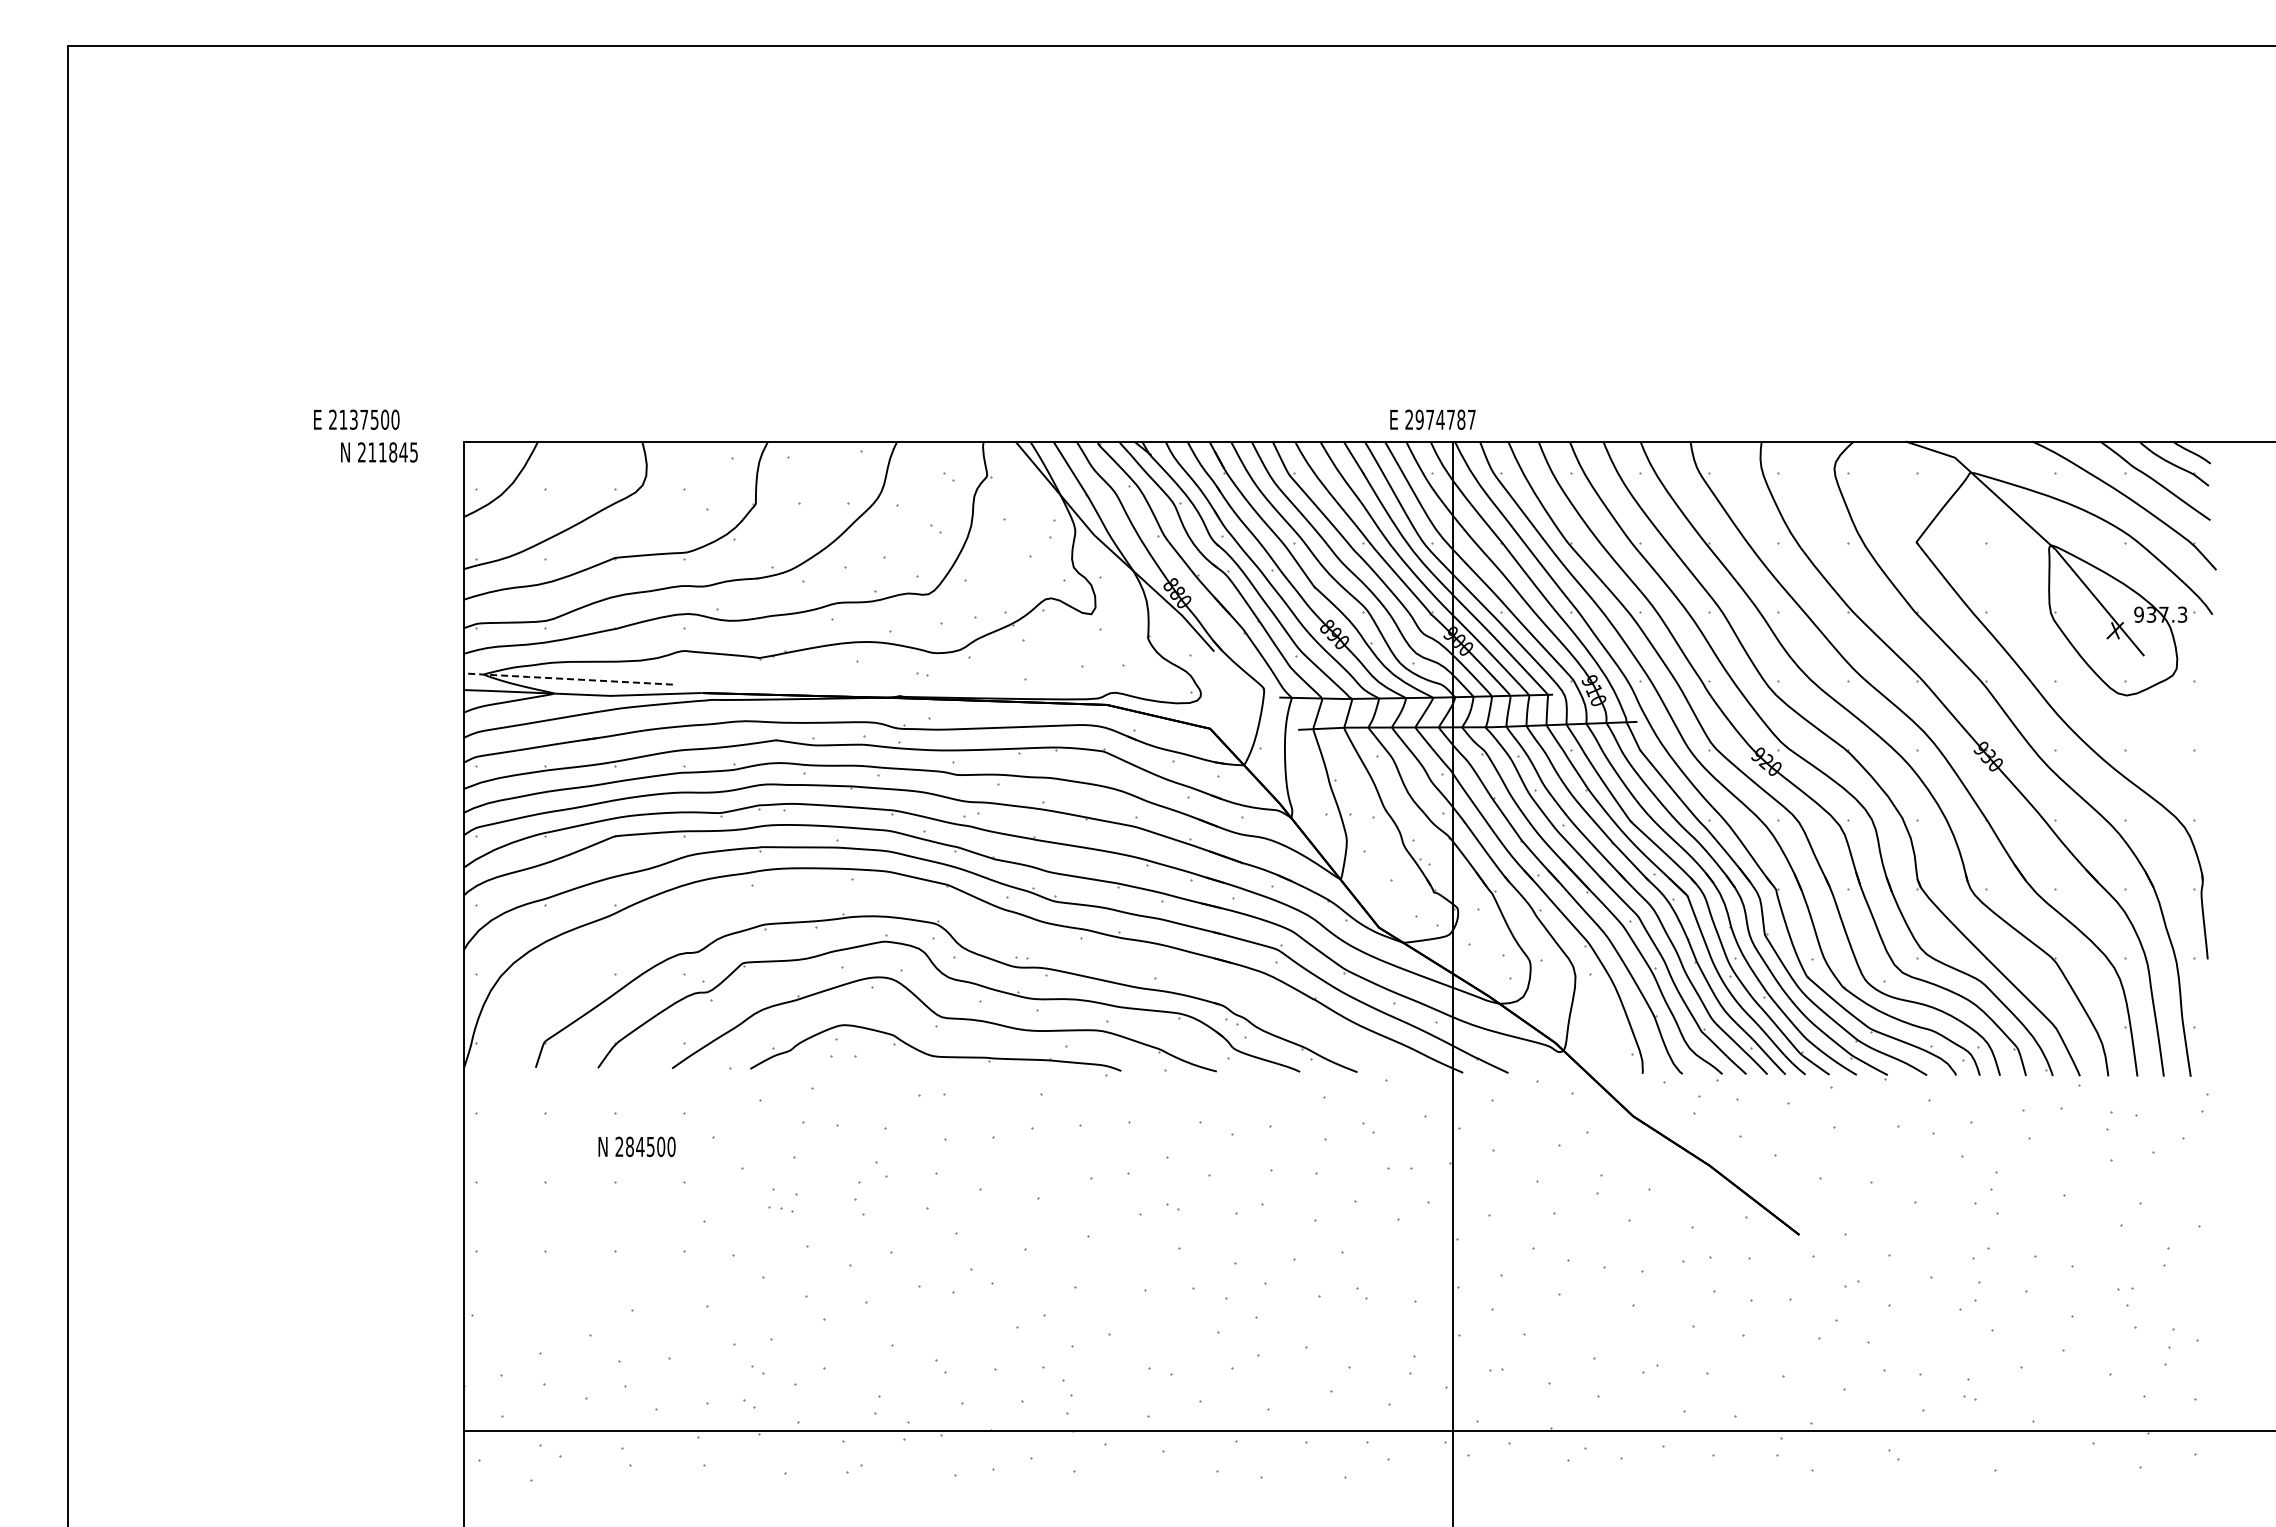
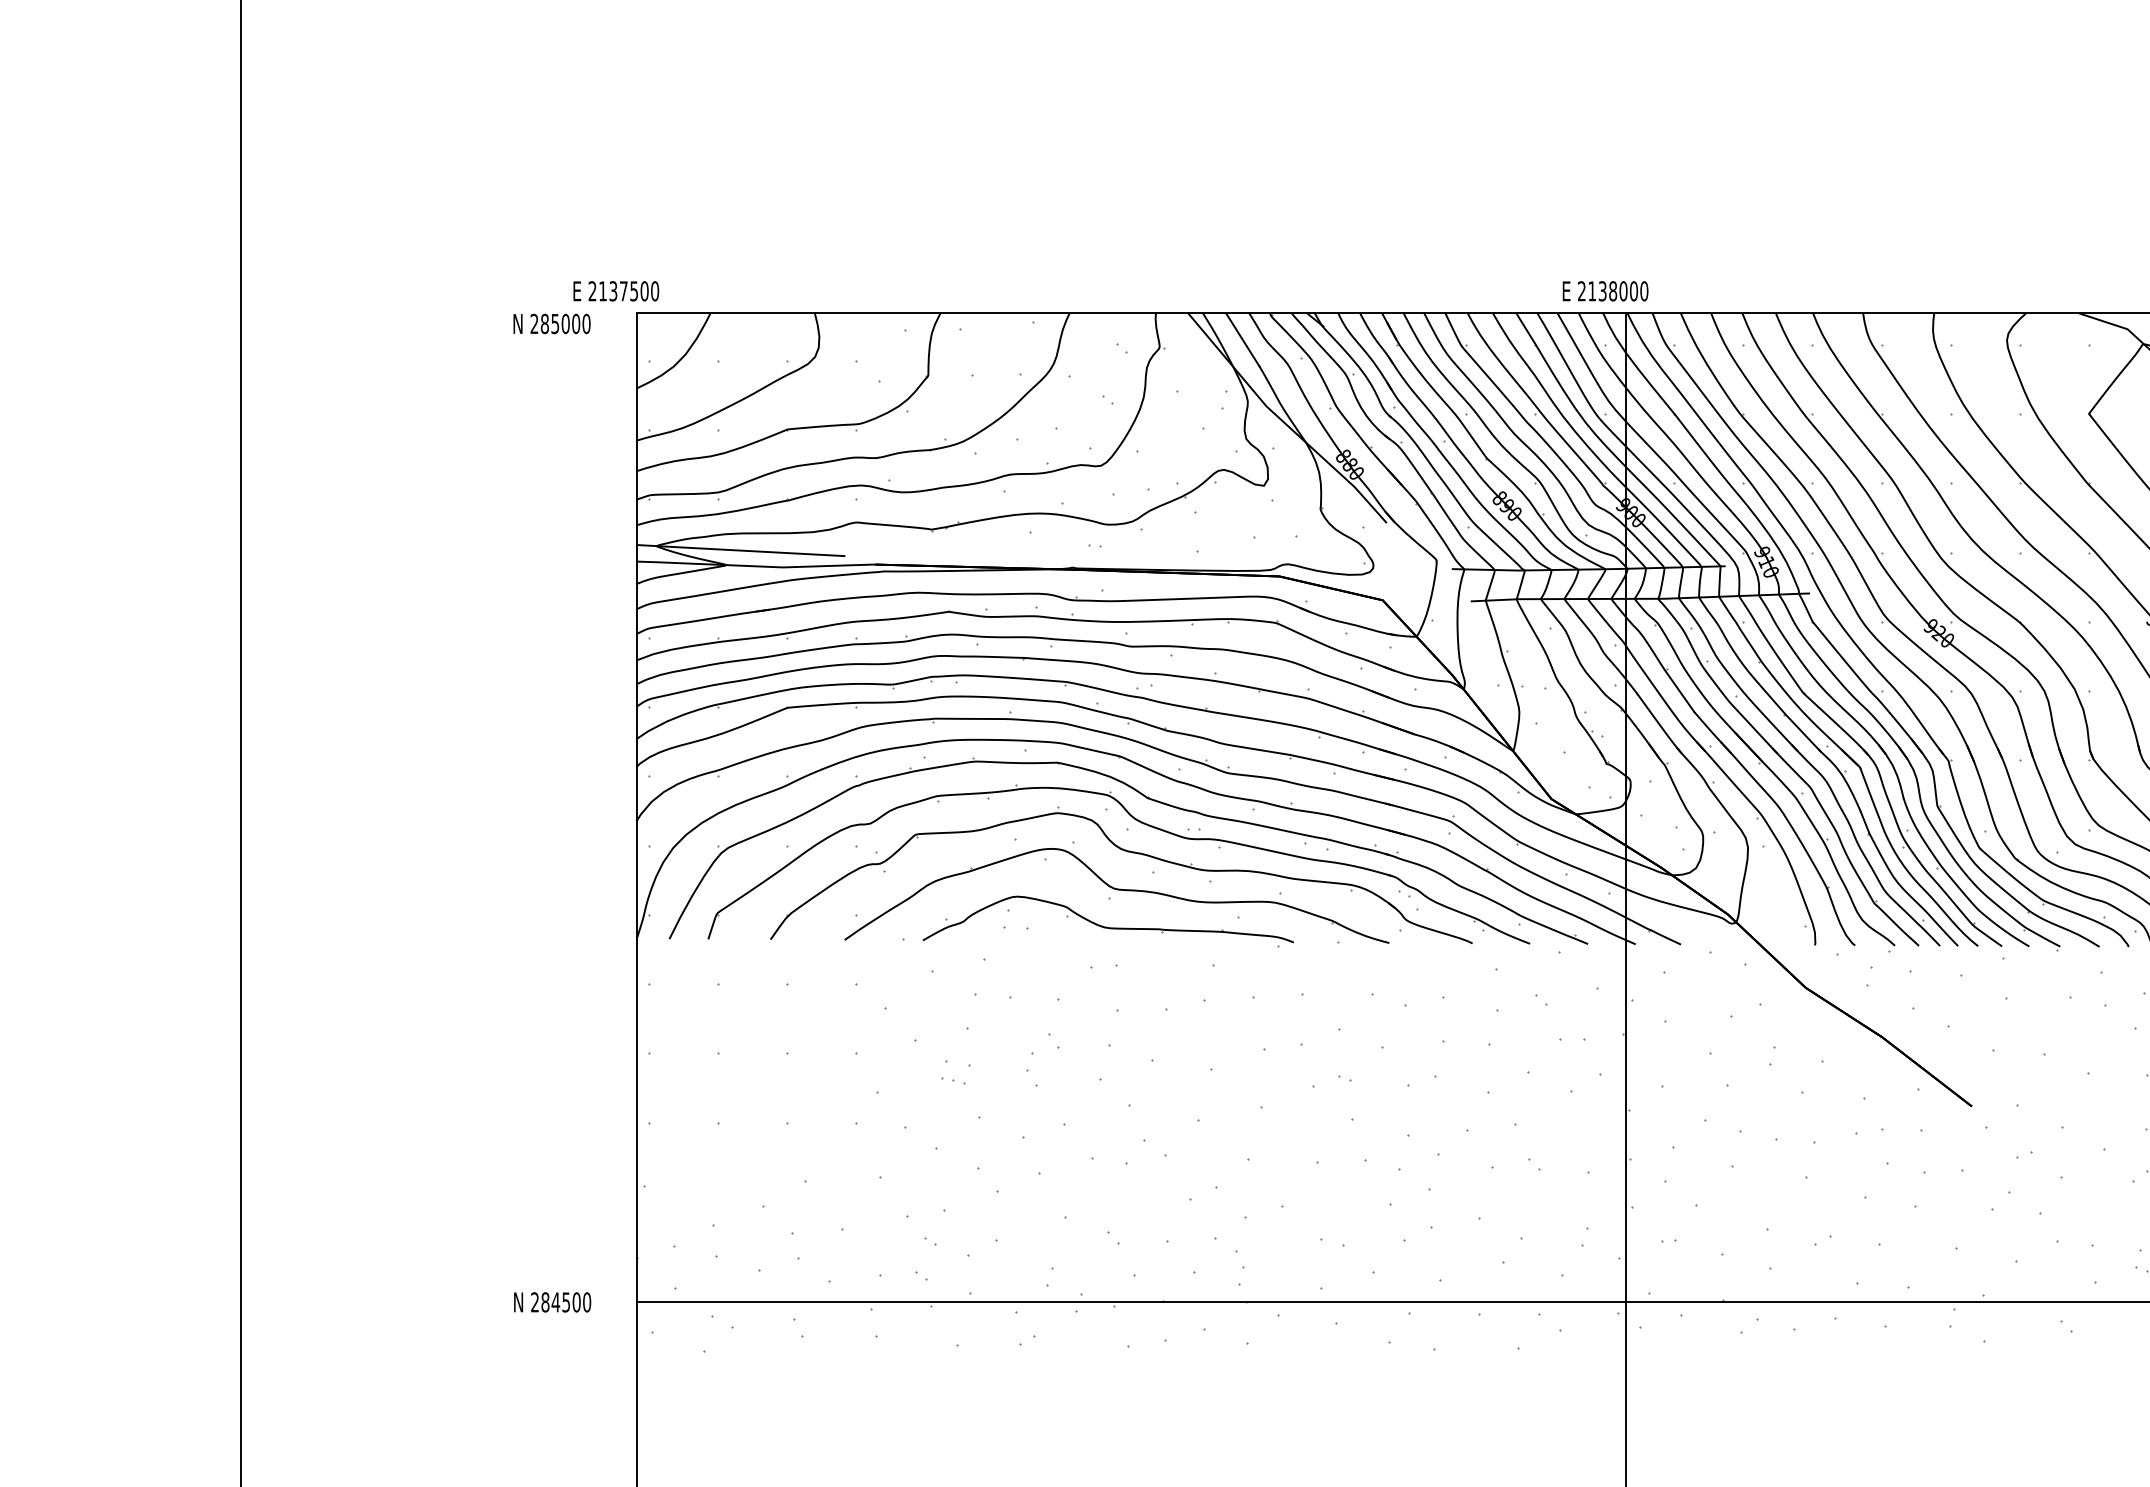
text: (356, 419) -> (616, 291), moved
text: (1445, 419) -> (1618, 291), 2974787 -> 2138000
text: (393, 452) -> (566, 324), 211845 -> 285000
line: (567, 679) -> (740, 551), dashed -> solid
part: (974, 927) -> (1147, 799), added
text: (636, 1146) -> (552, 1302), moved

